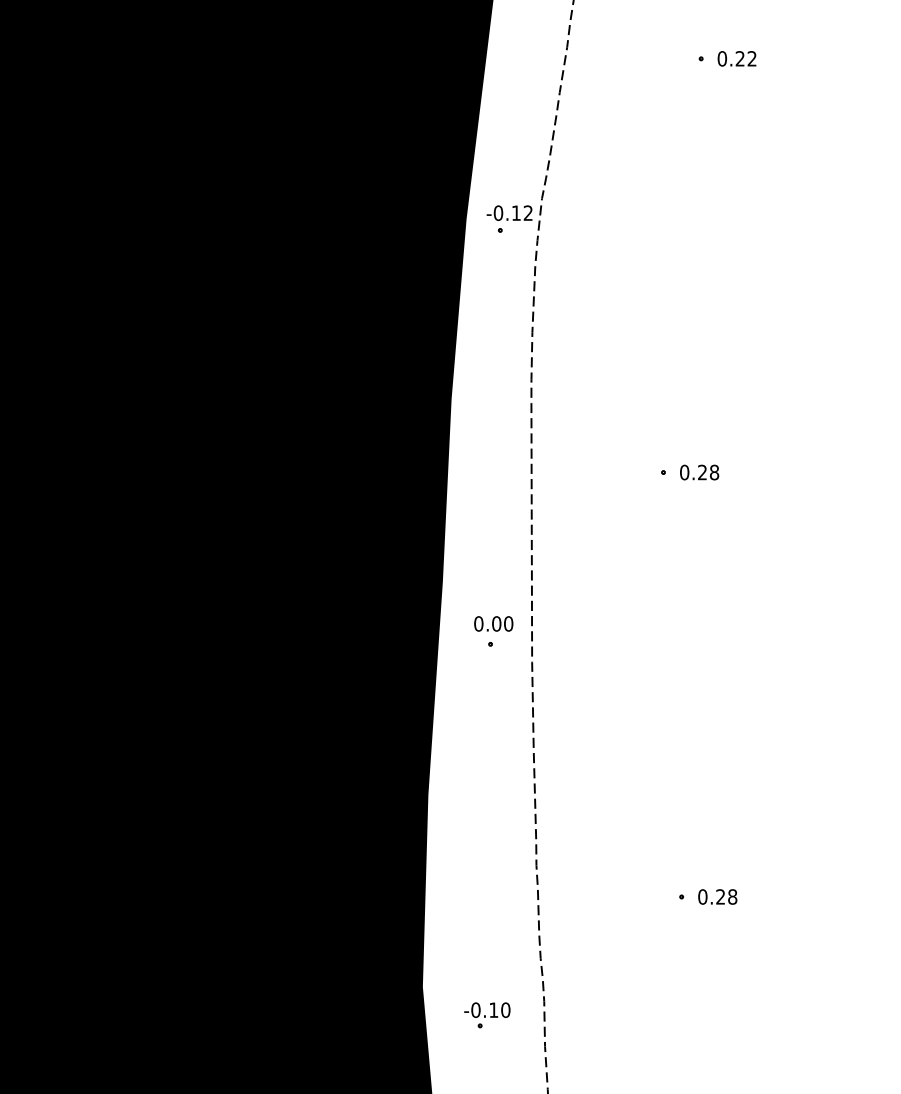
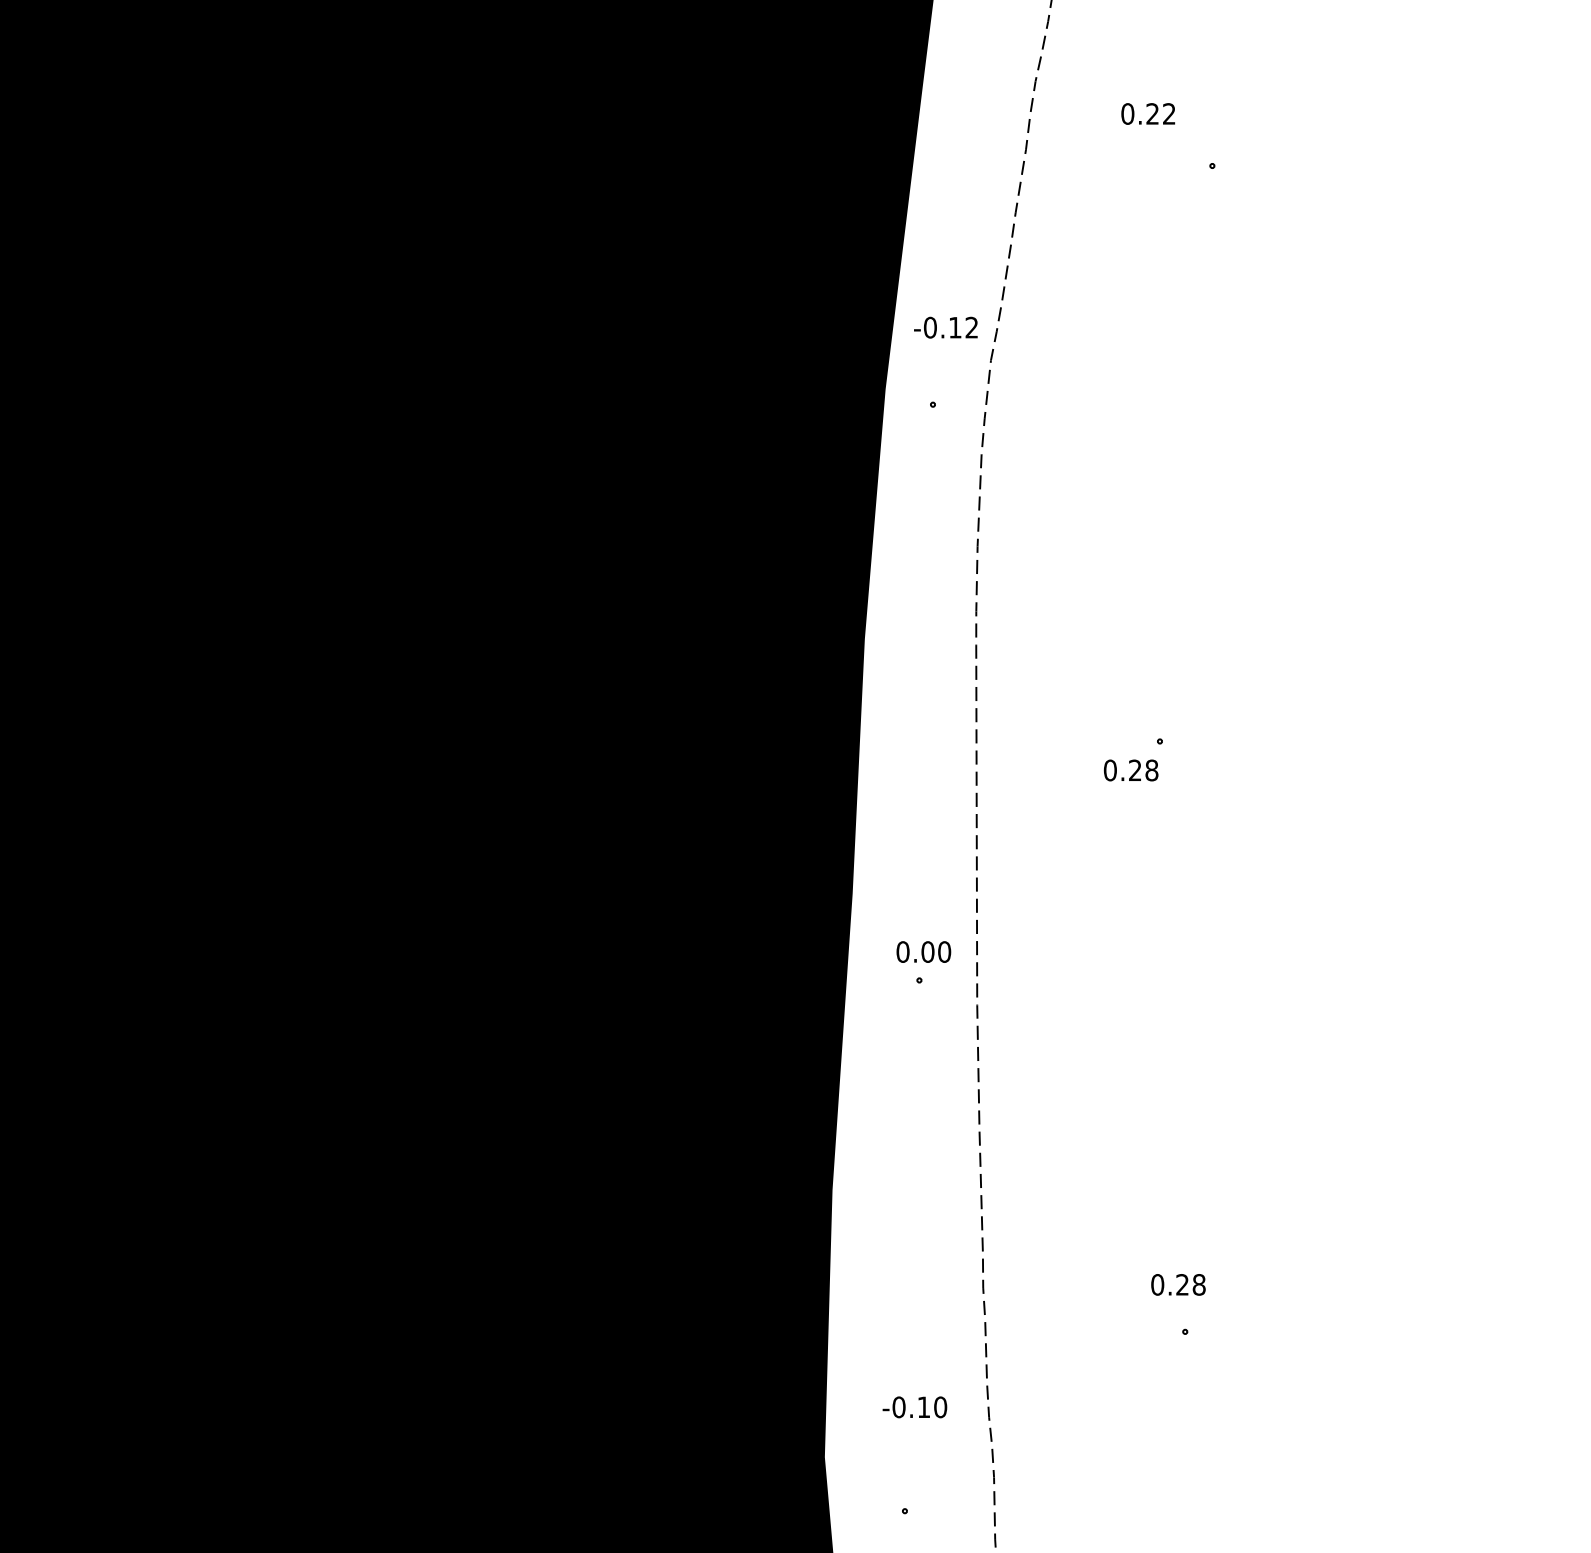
text: (737, 58) -> (1148, 113), moved
text: (509, 213) -> (945, 327), moved
text: (699, 472) -> (1131, 770), moved
text: (717, 896) -> (1178, 1284), moved
text: (487, 1010) -> (914, 1407), moved

